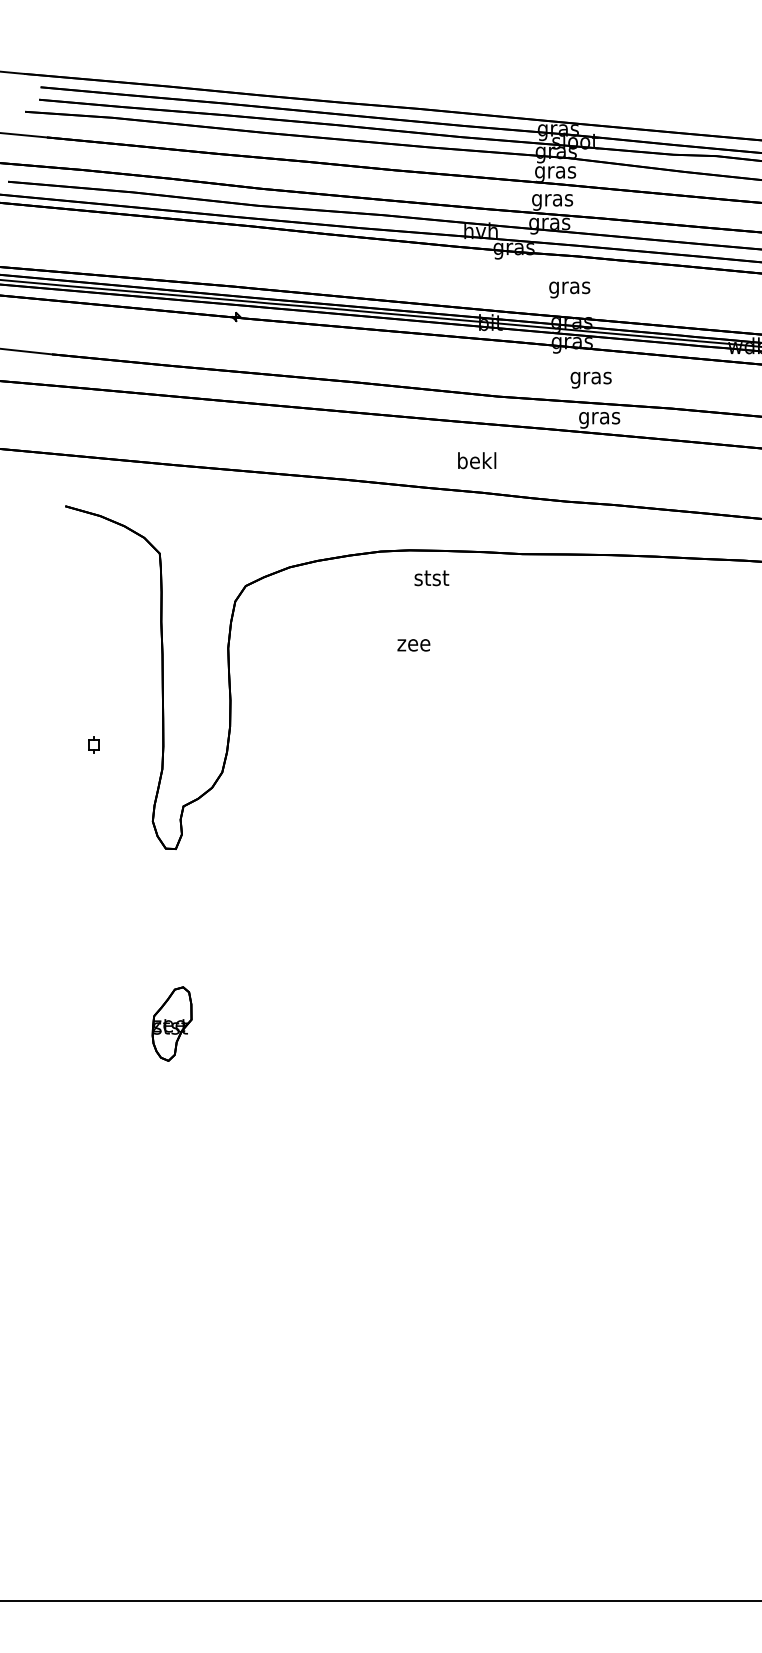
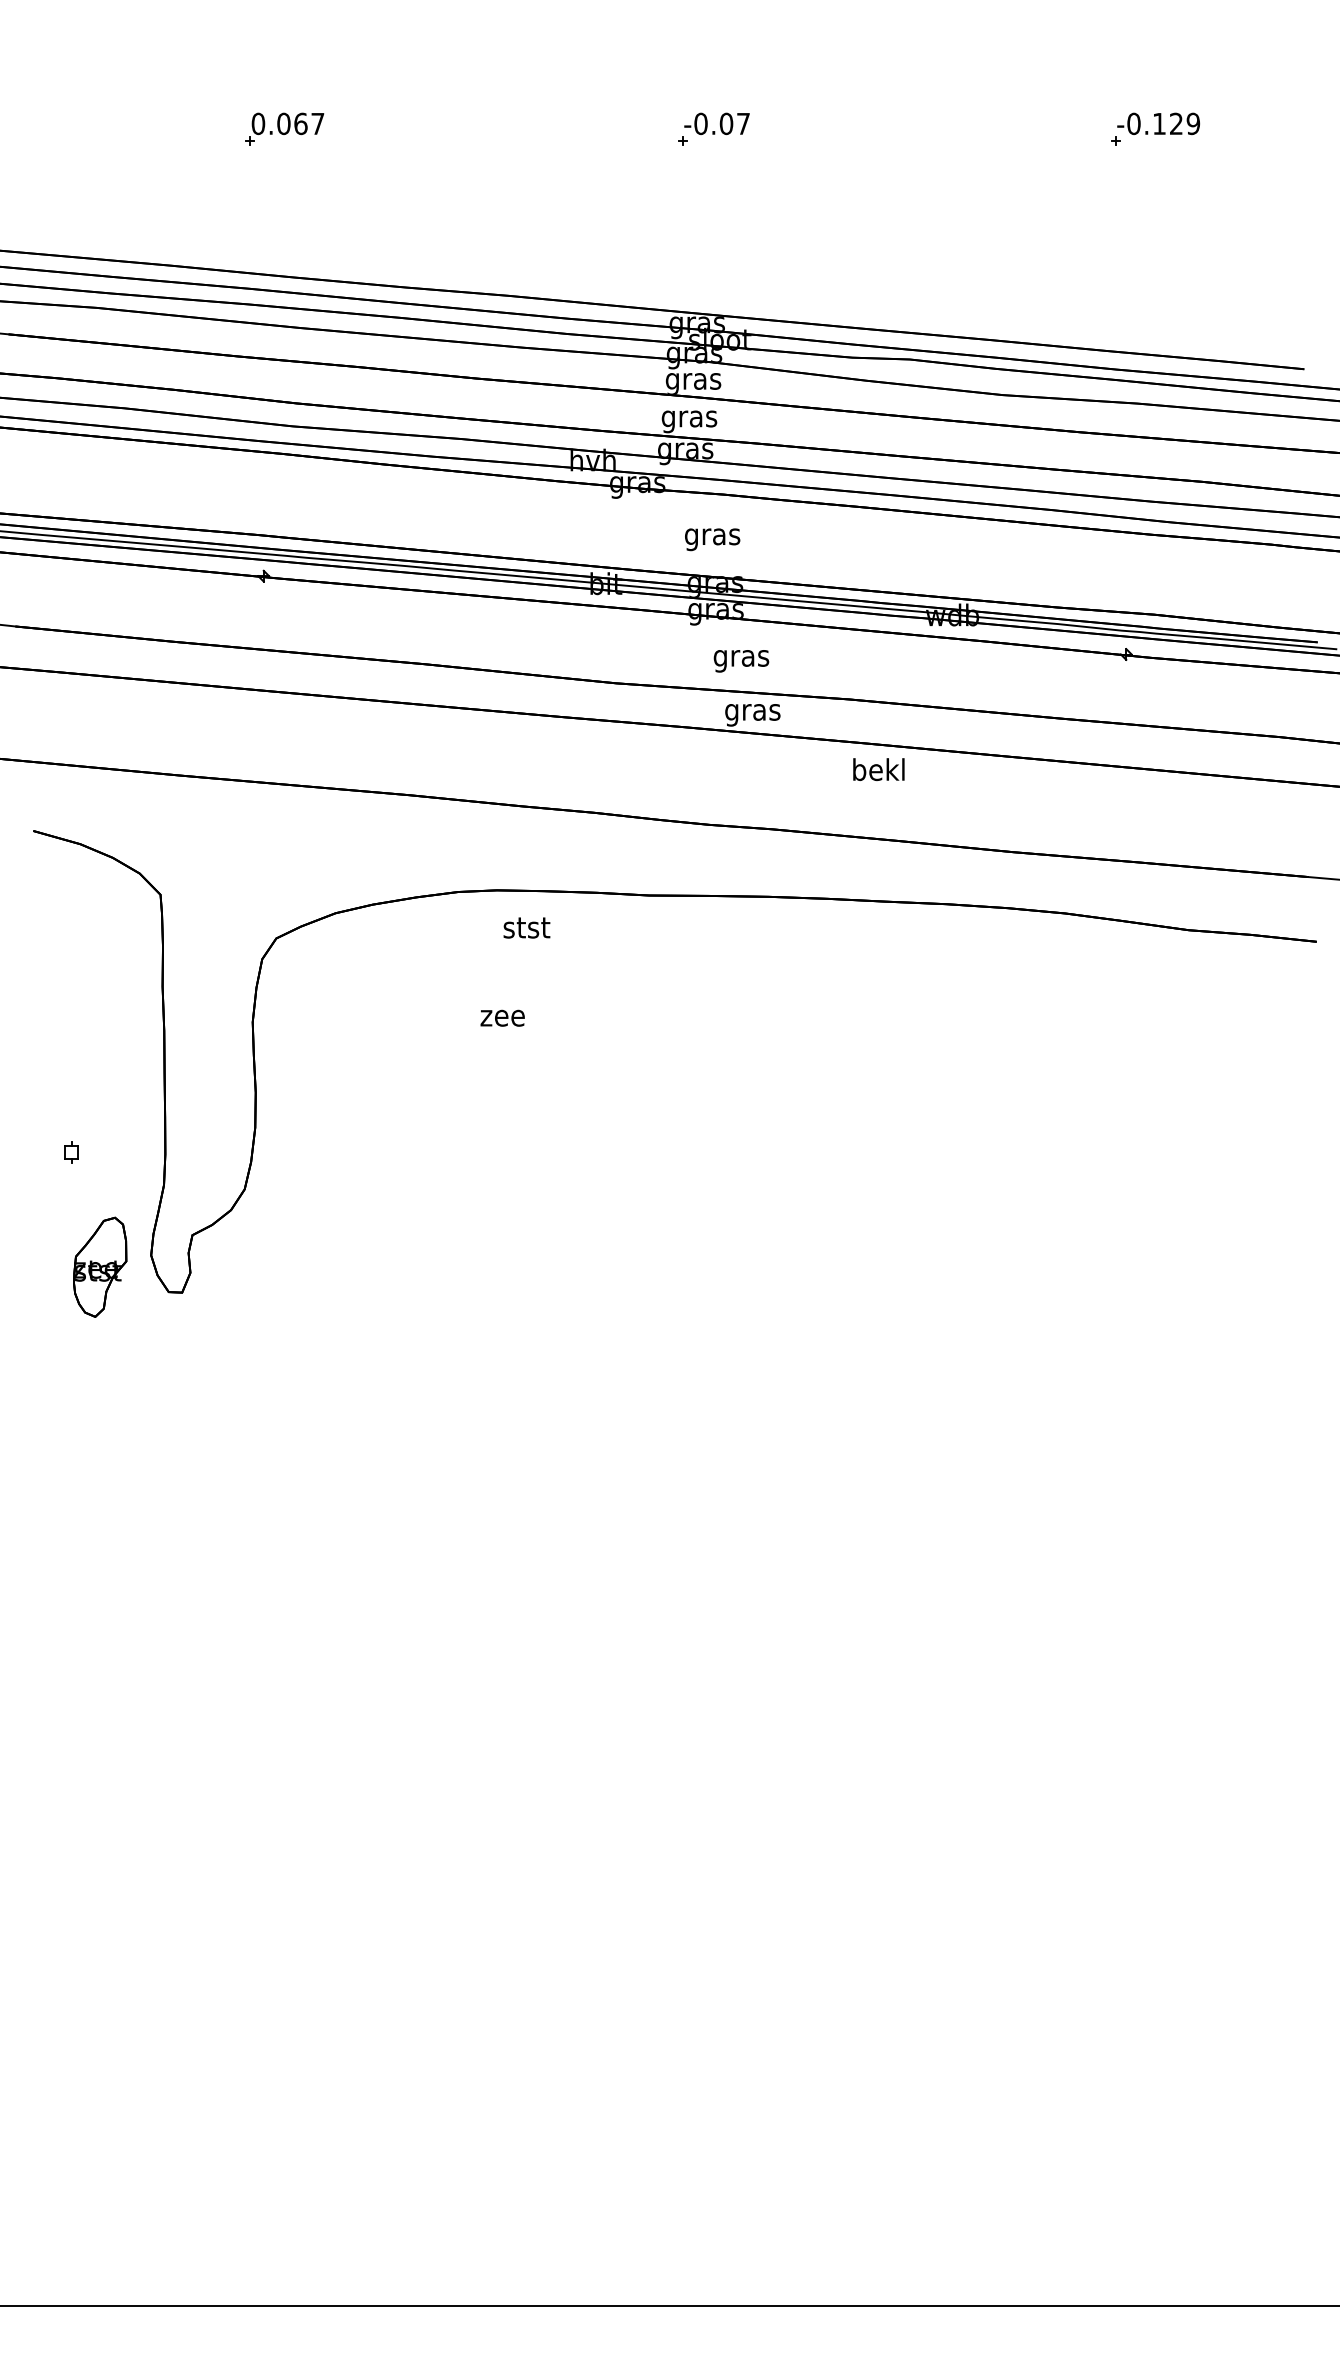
text: (476, 460) -> (878, 769), moved
part: (172, 1023) -> (100, 1266), moved

